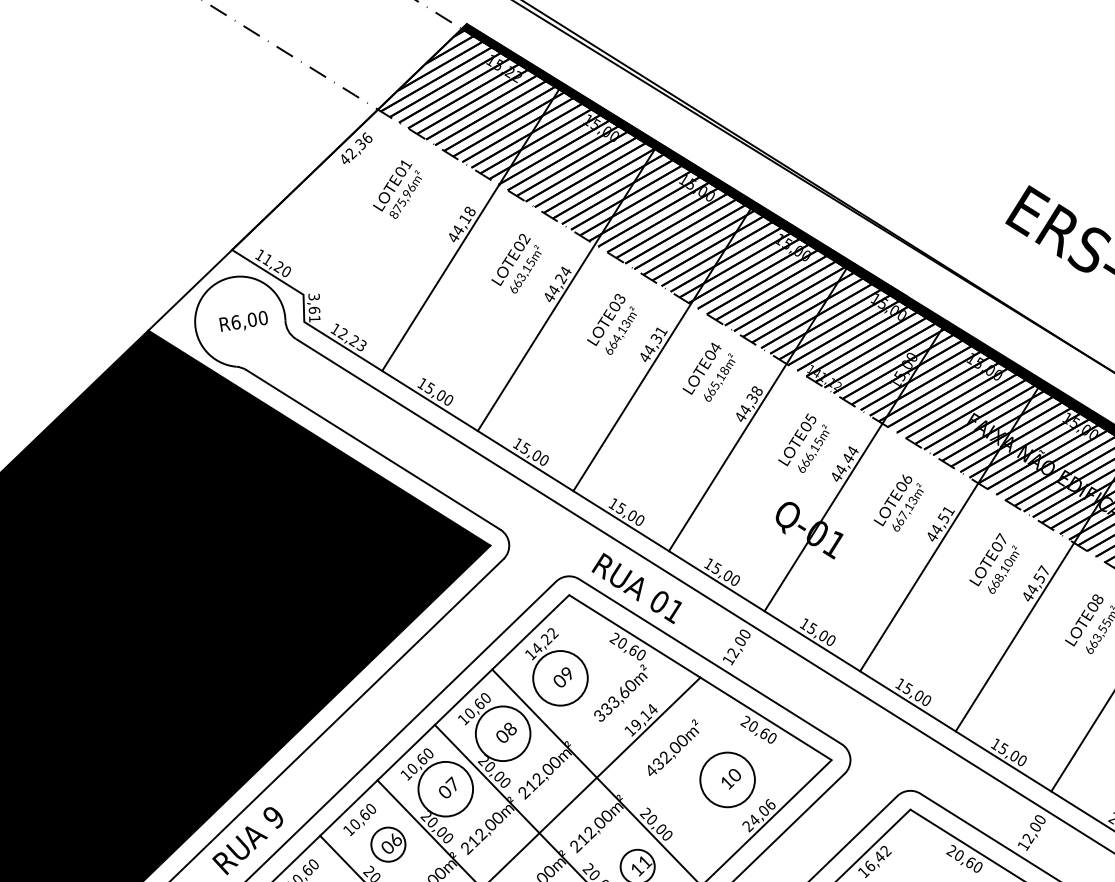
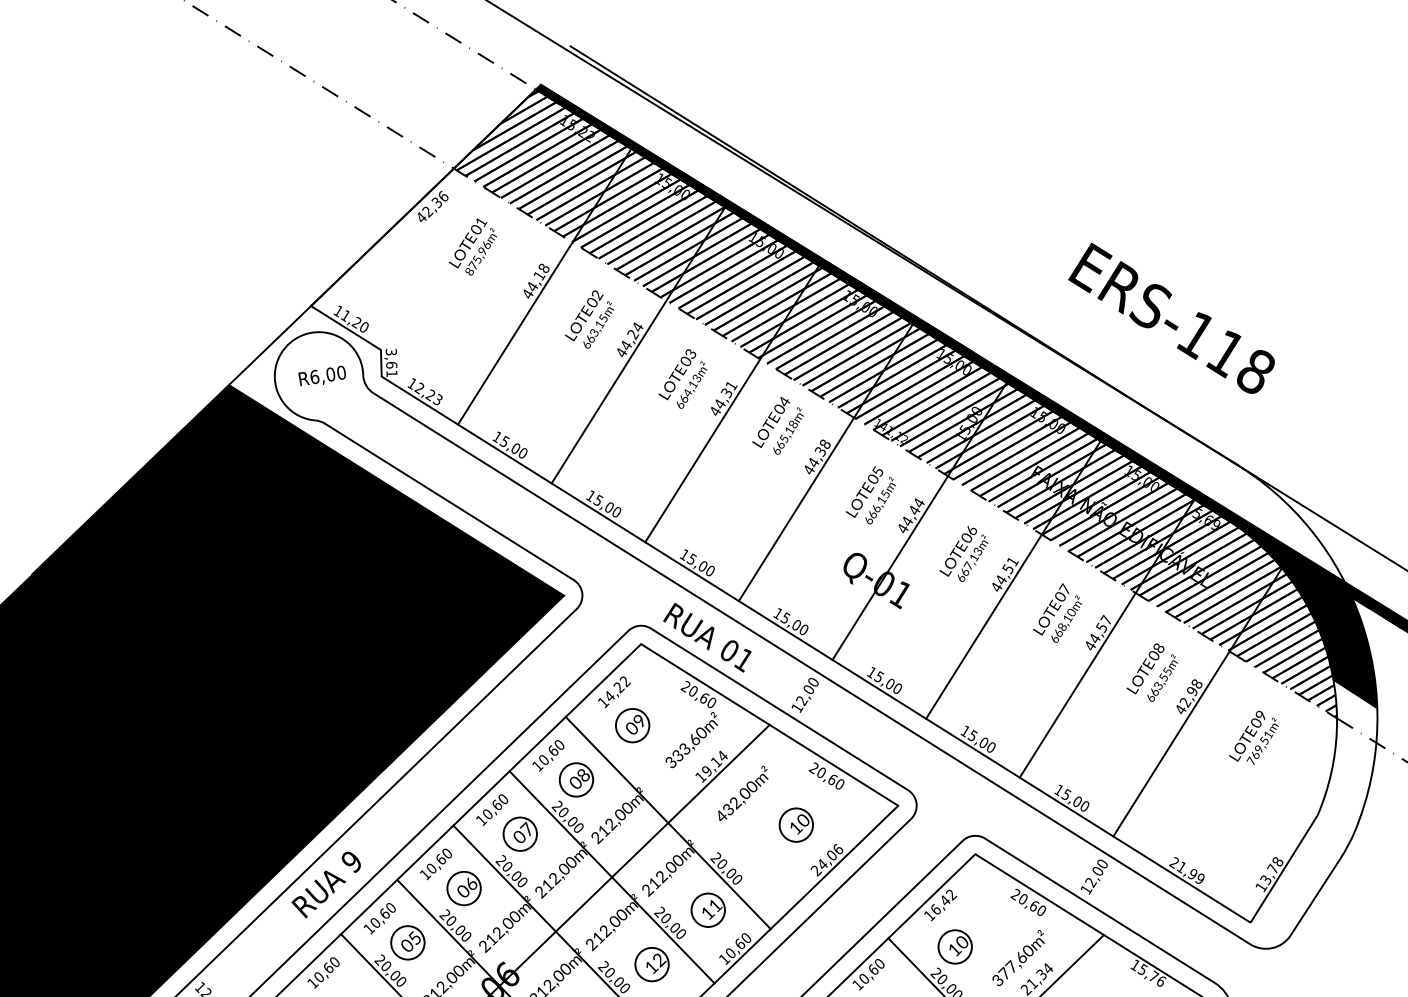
circle: (560, 678) -> (632, 725), size x0.62
circle: (503, 733) -> (576, 779), size x0.62
circle: (727, 779) -> (796, 824), size x0.62
circle: (444, 788) -> (519, 833), size x0.62

